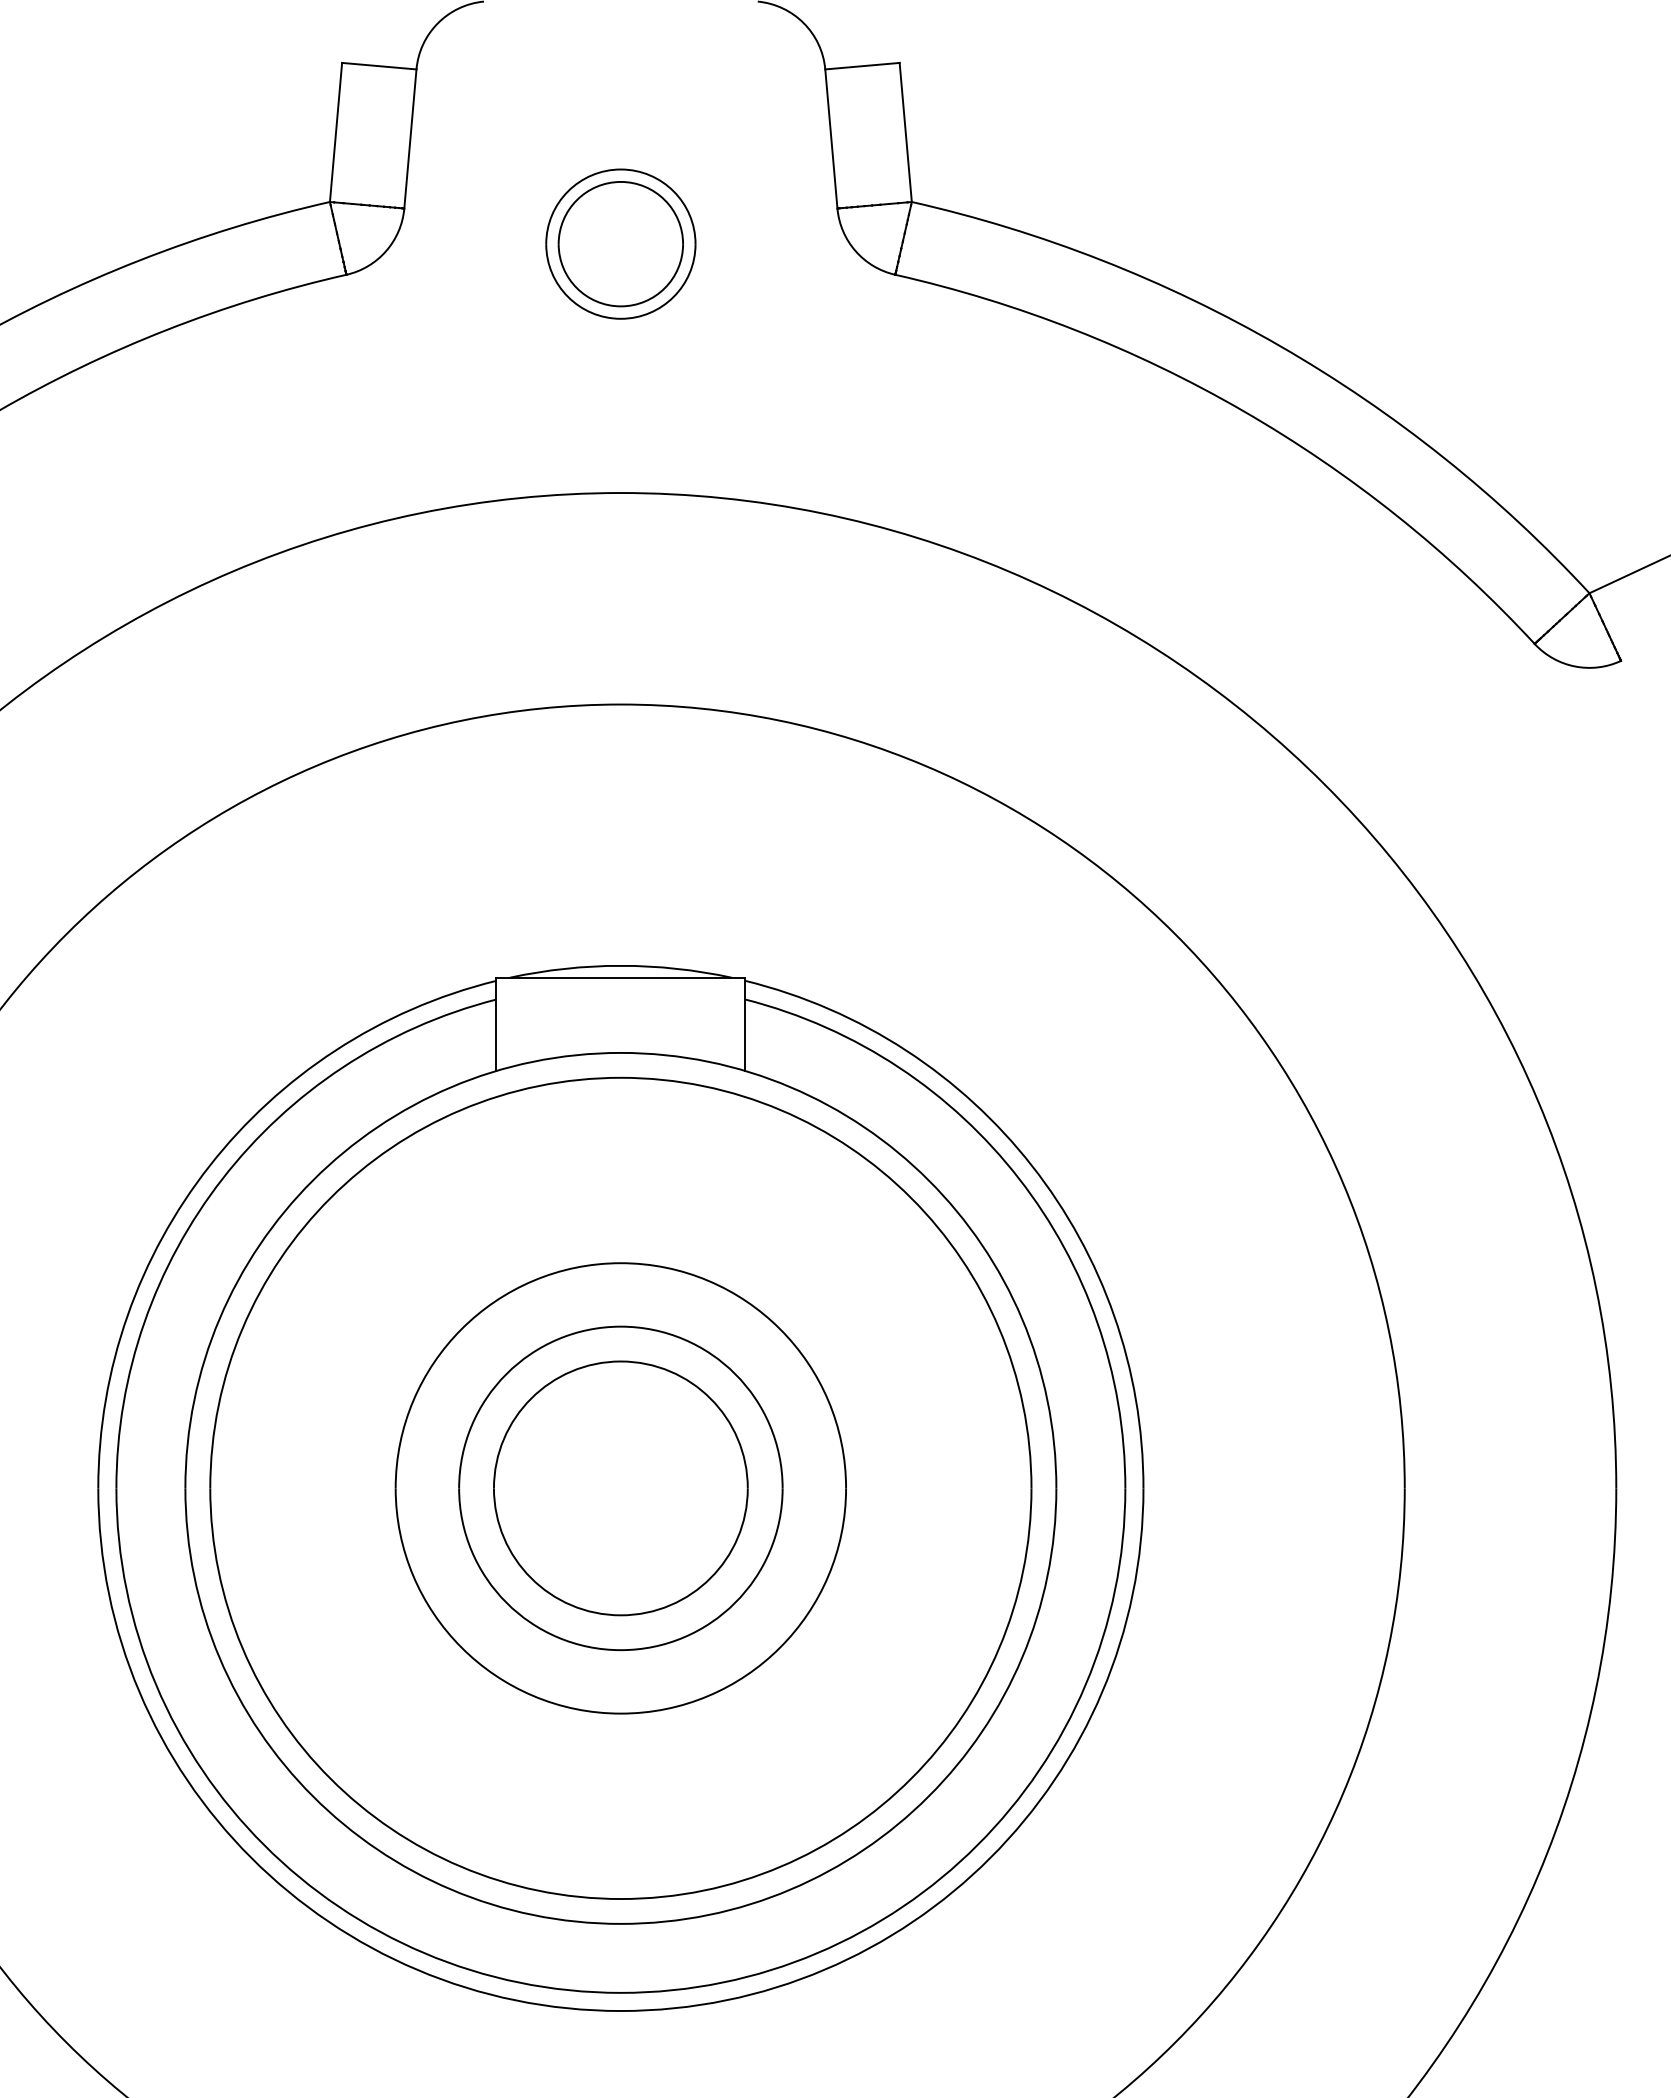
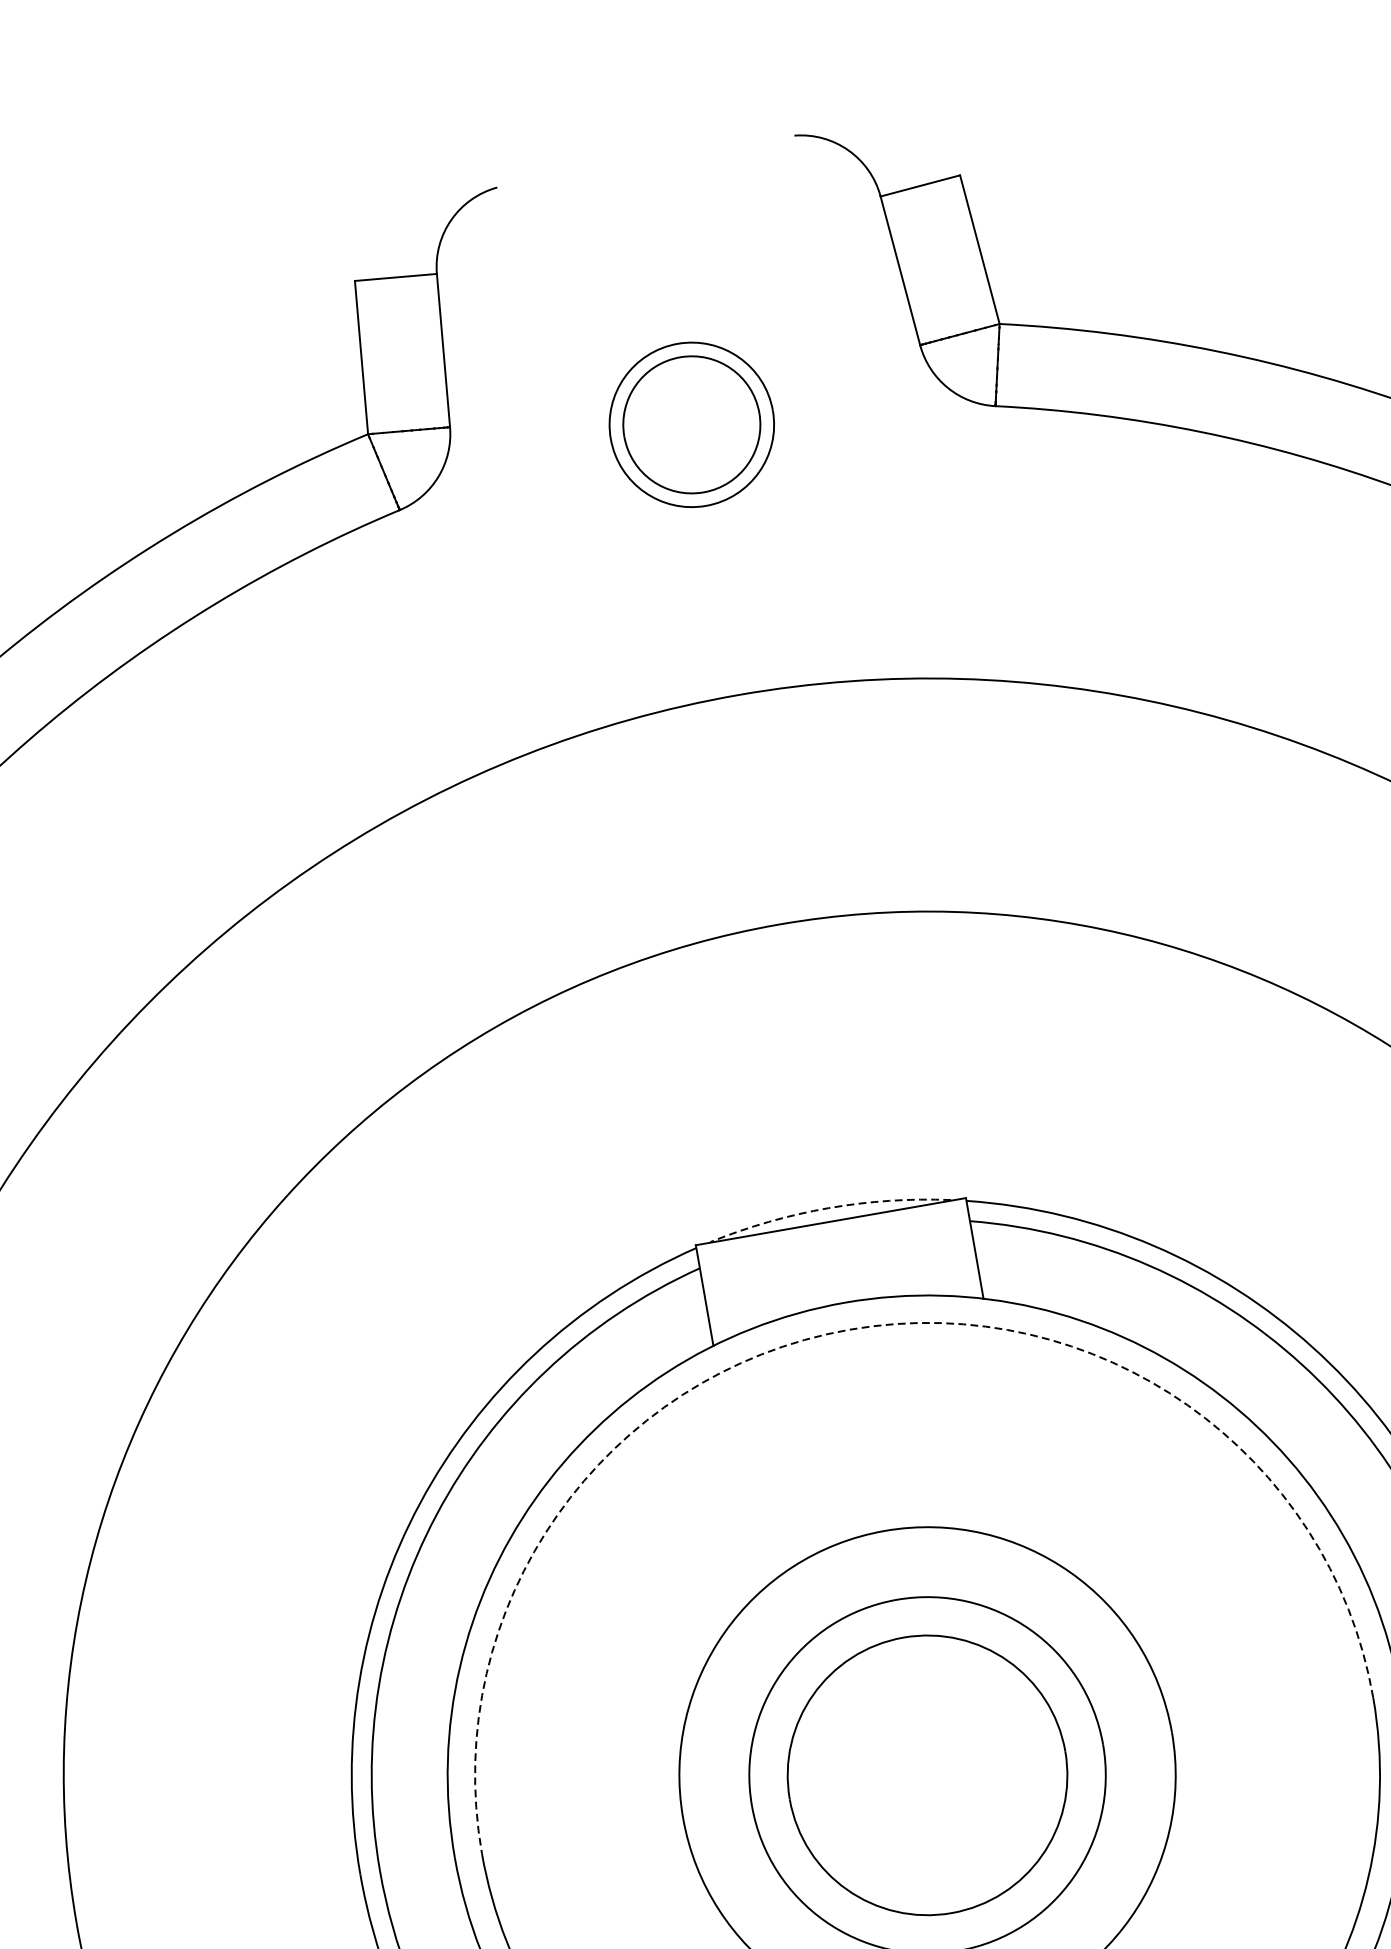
arc: (620, 965) -> (828, 1207), solid -> dashed
arc: (620, 1077) -> (849, 1329), solid -> dashed

